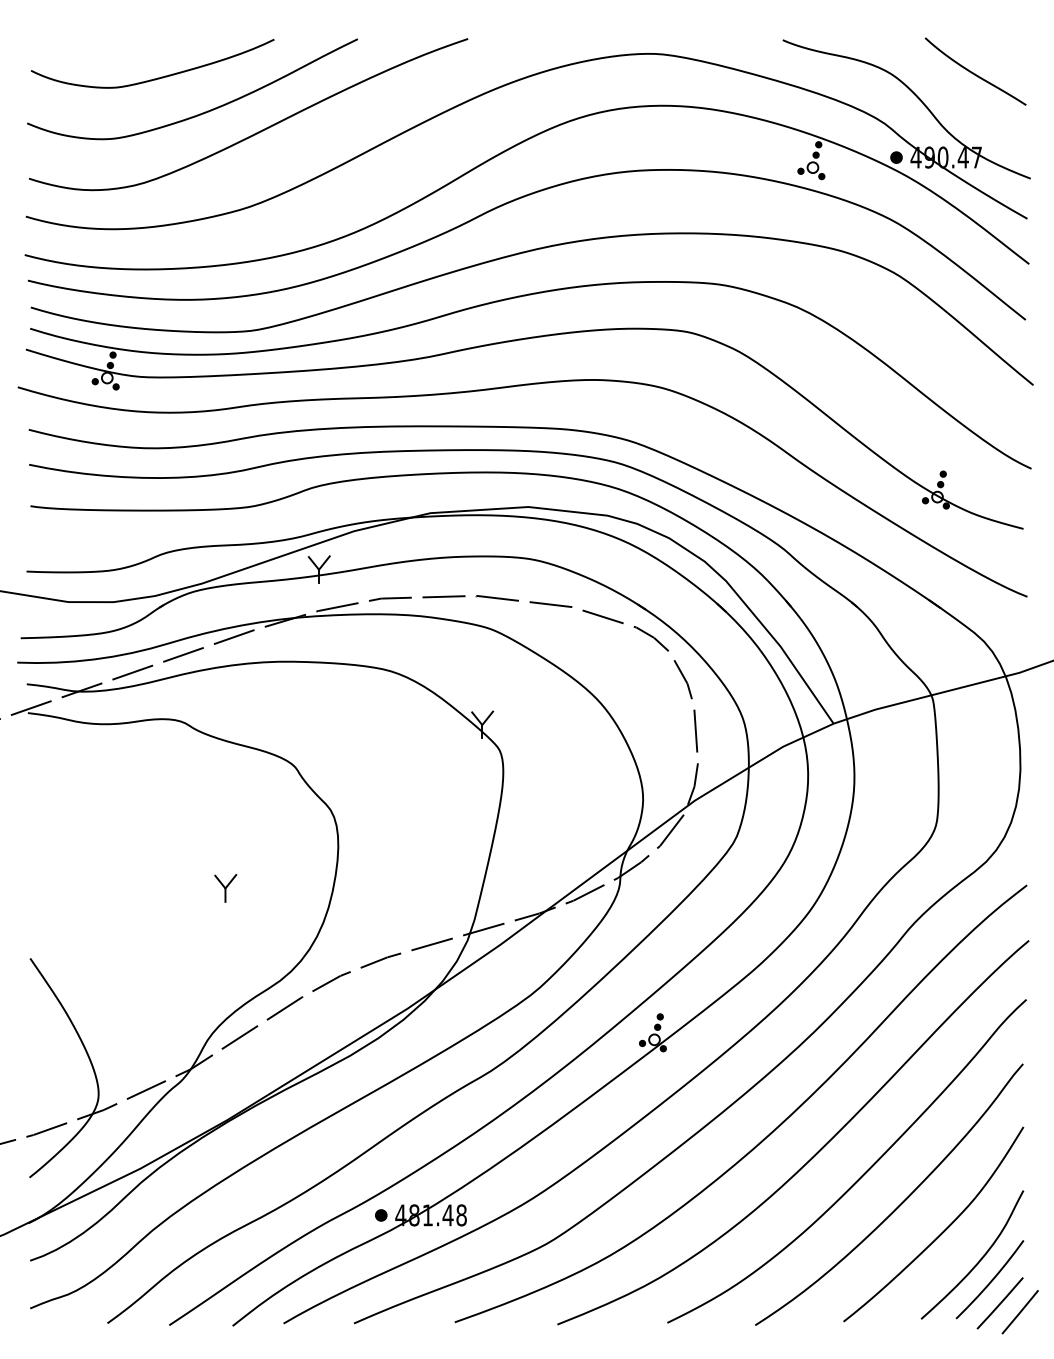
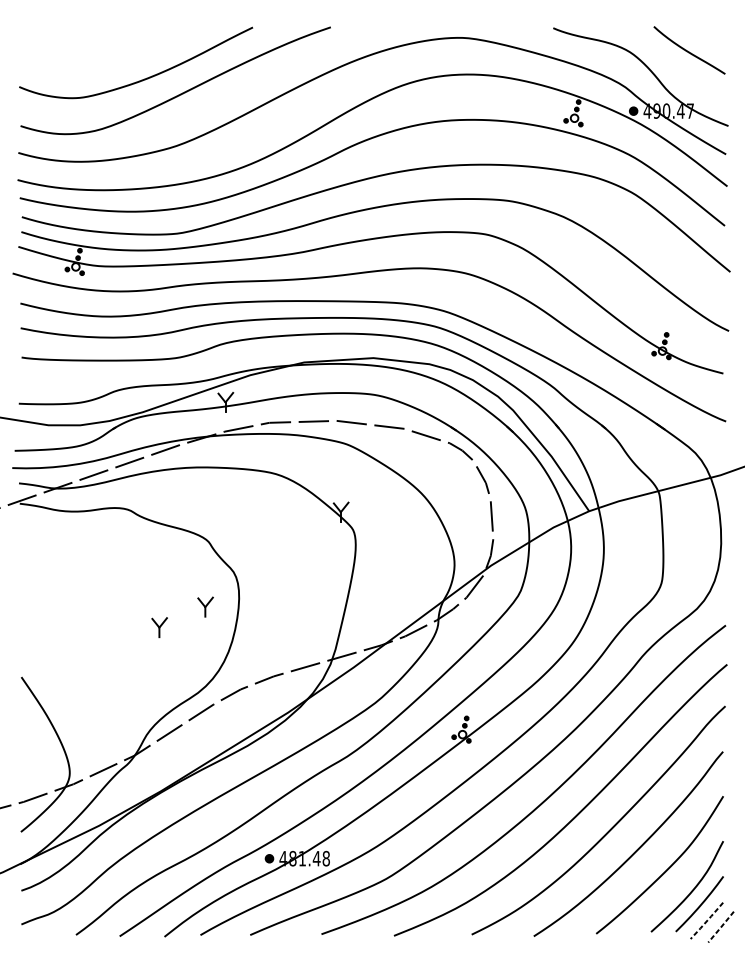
curve: (157, 77) -> (111, 54), removed
part: (290, 859) -> (205, 607), added
line: (999, 1304) -> (706, 921), solid -> dashed
line: (1019, 1313) -> (720, 928), solid -> dashed

